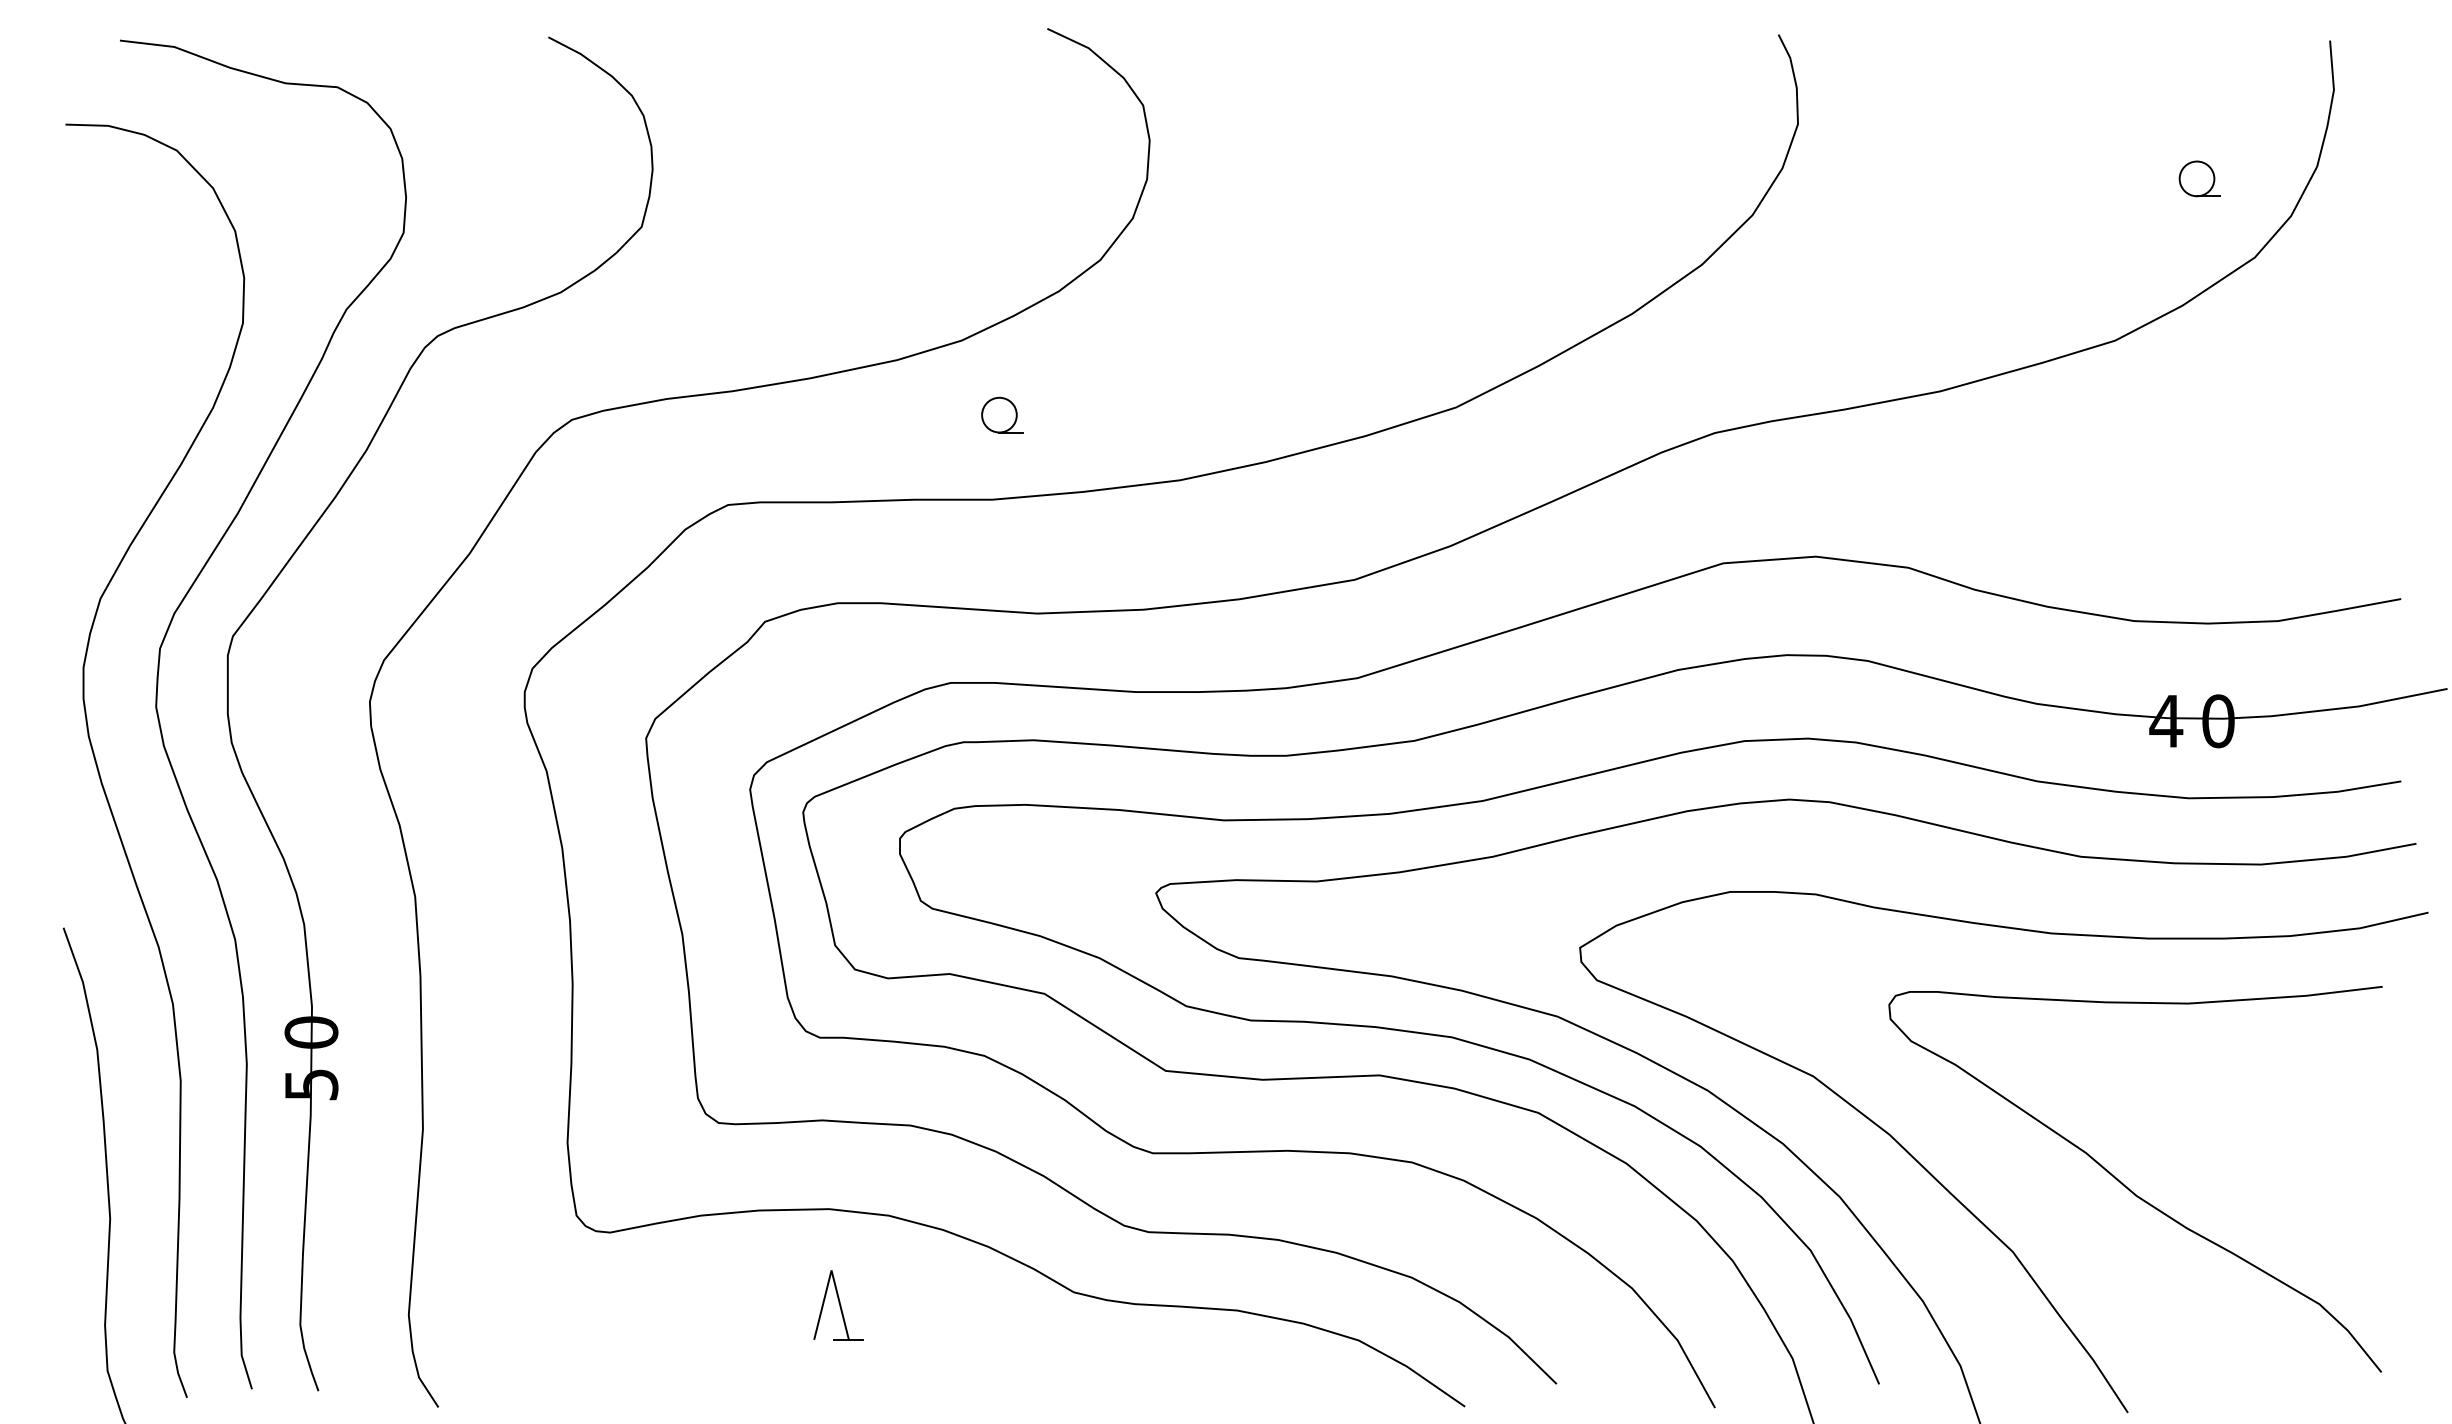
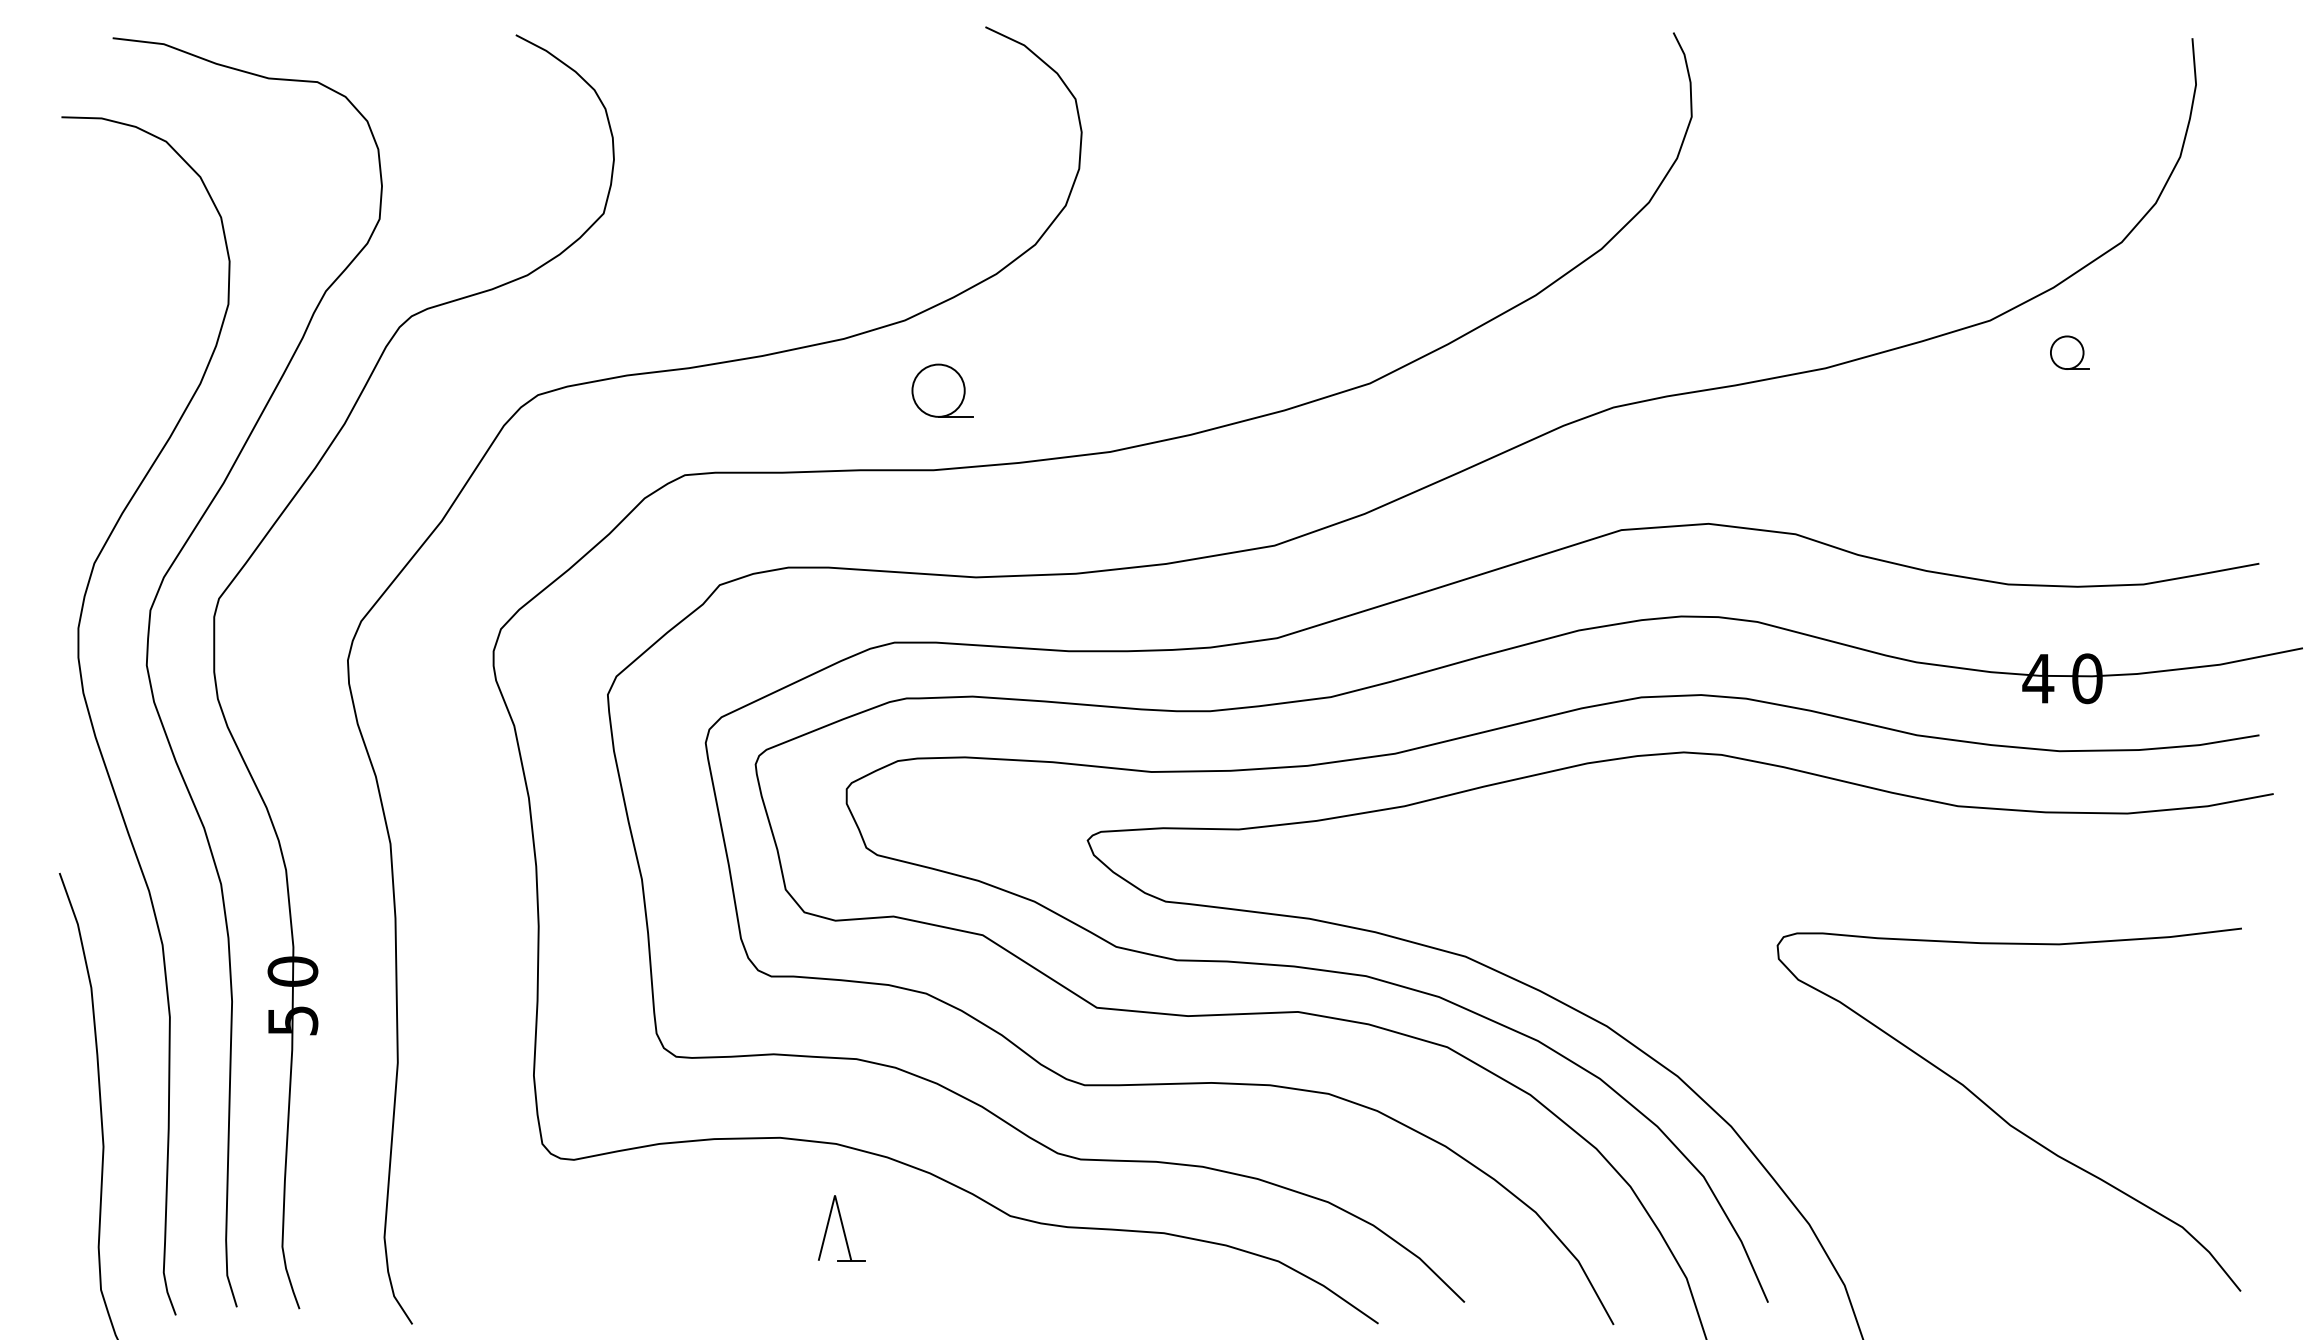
part: (2199, 178) -> (2069, 352), moved
part: (1002, 414) -> (943, 390), size x1.6
curve: (1957, 1198) -> (1841, 1127), removed
part: (838, 1305) -> (841, 1228), moved

